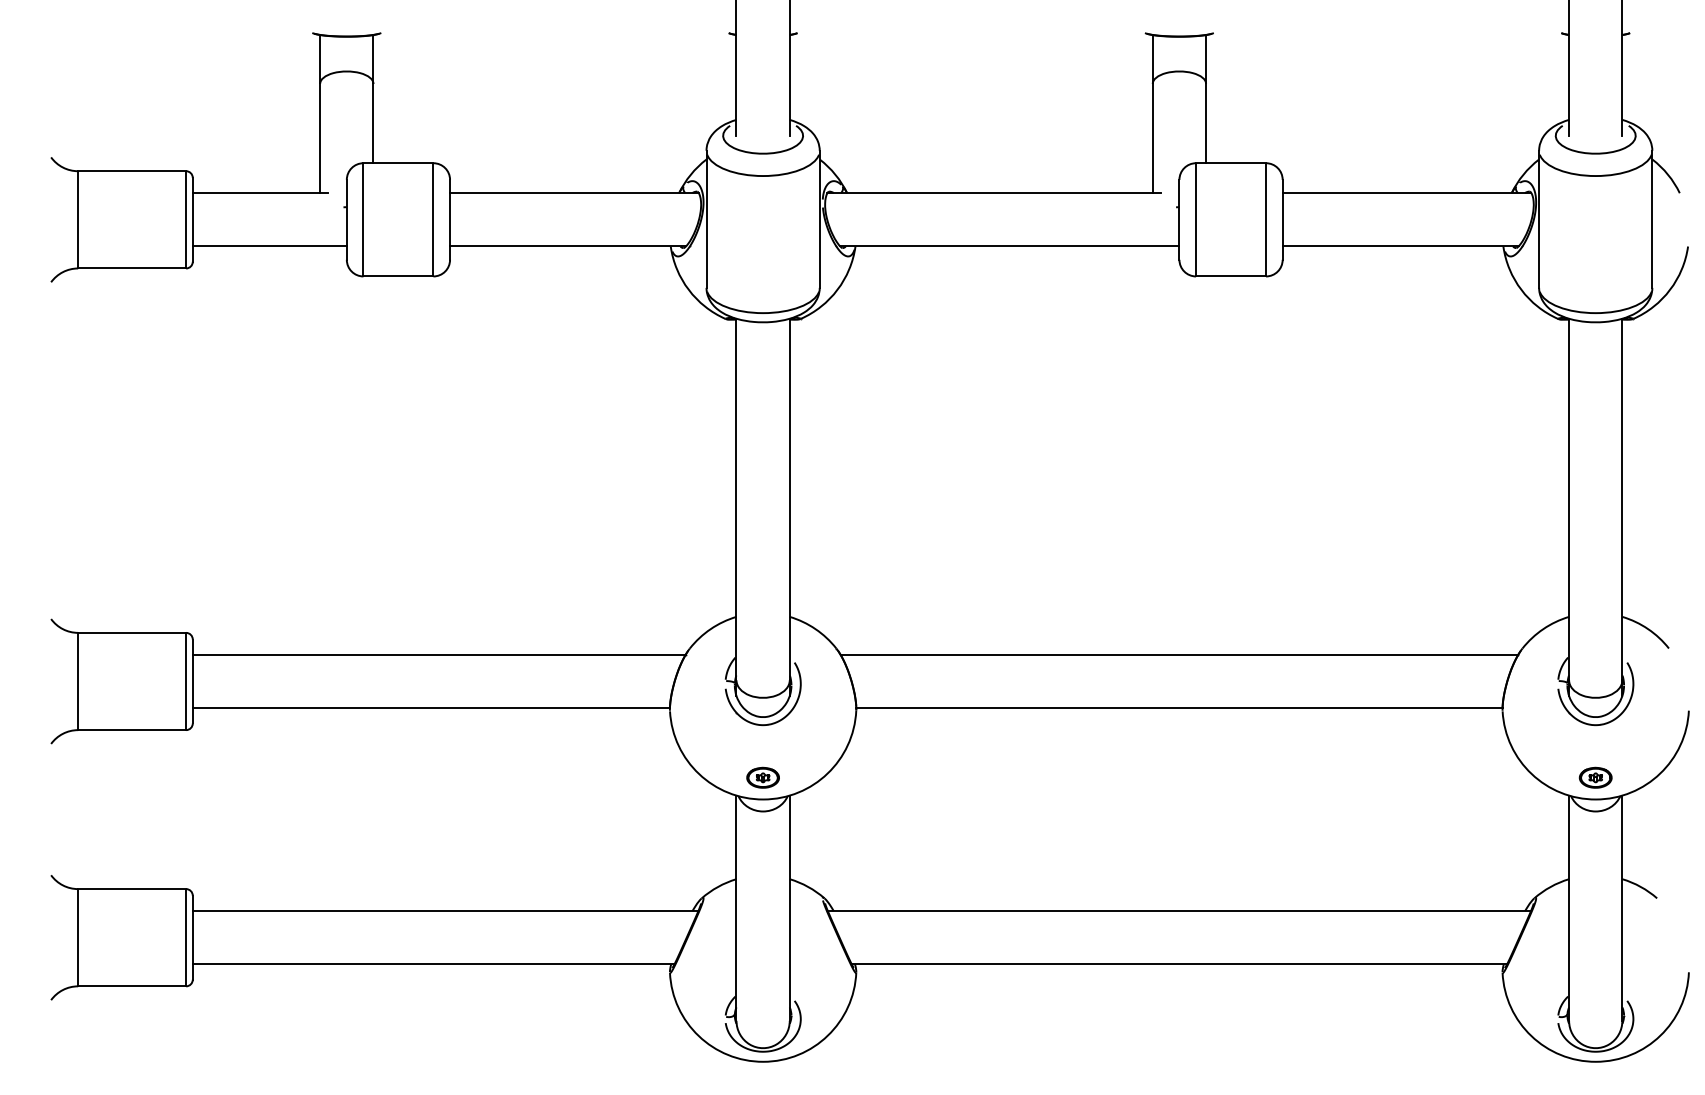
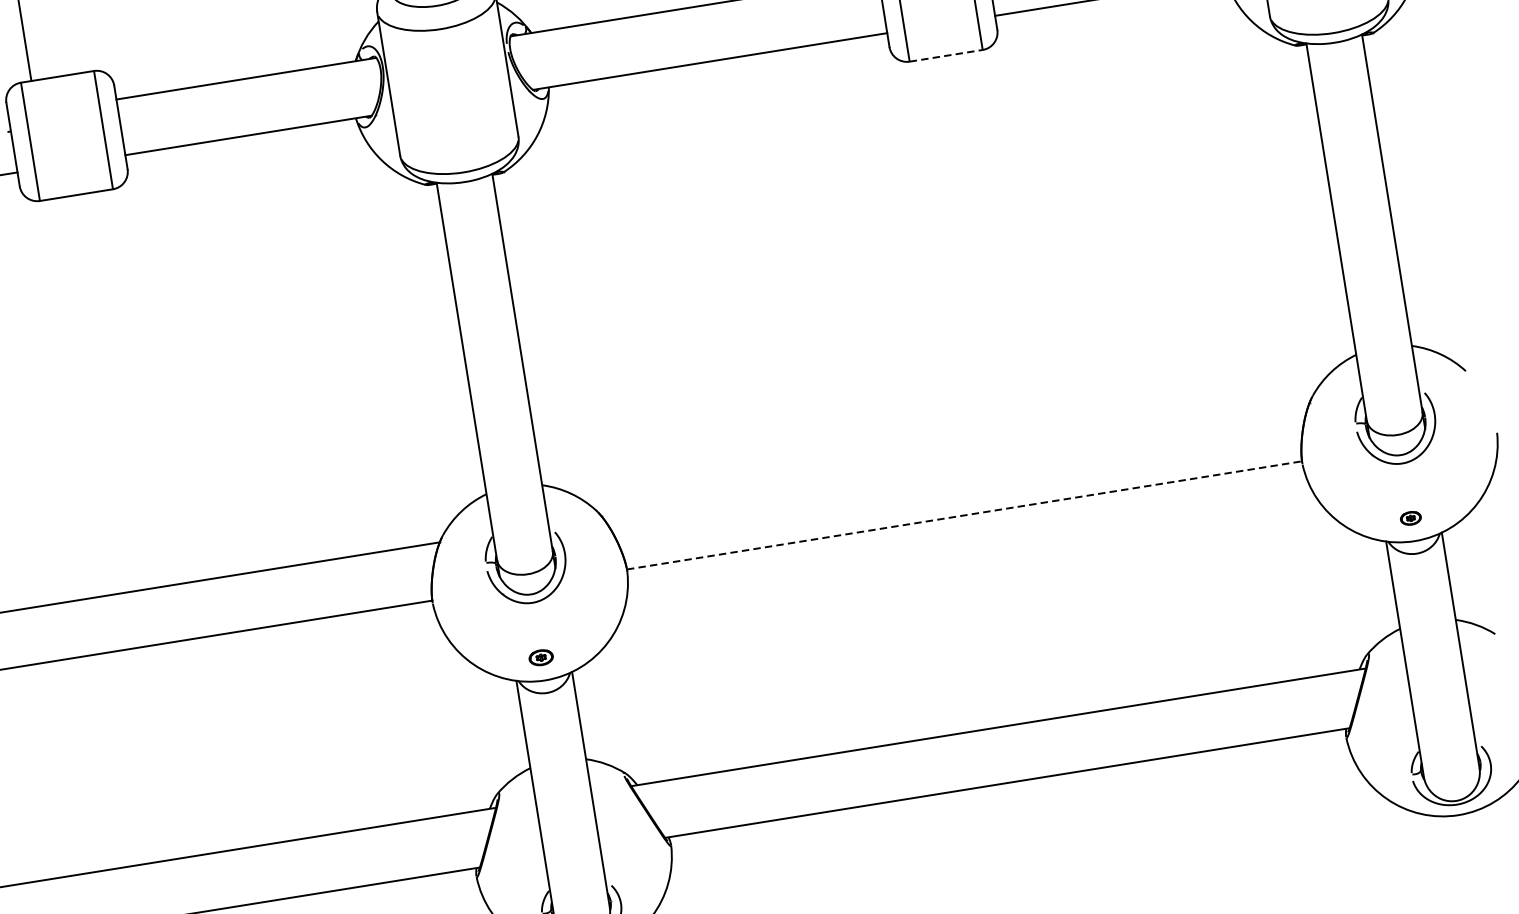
line: (1231, 276) -> (946, 55), solid -> dashed
line: (1179, 654) -> (955, 459), removed
line: (1179, 708) -> (964, 515), solid -> dashed
part: (762, 777) -> (540, 657), size x0.7
part: (1595, 777) -> (1410, 518), size x0.6

